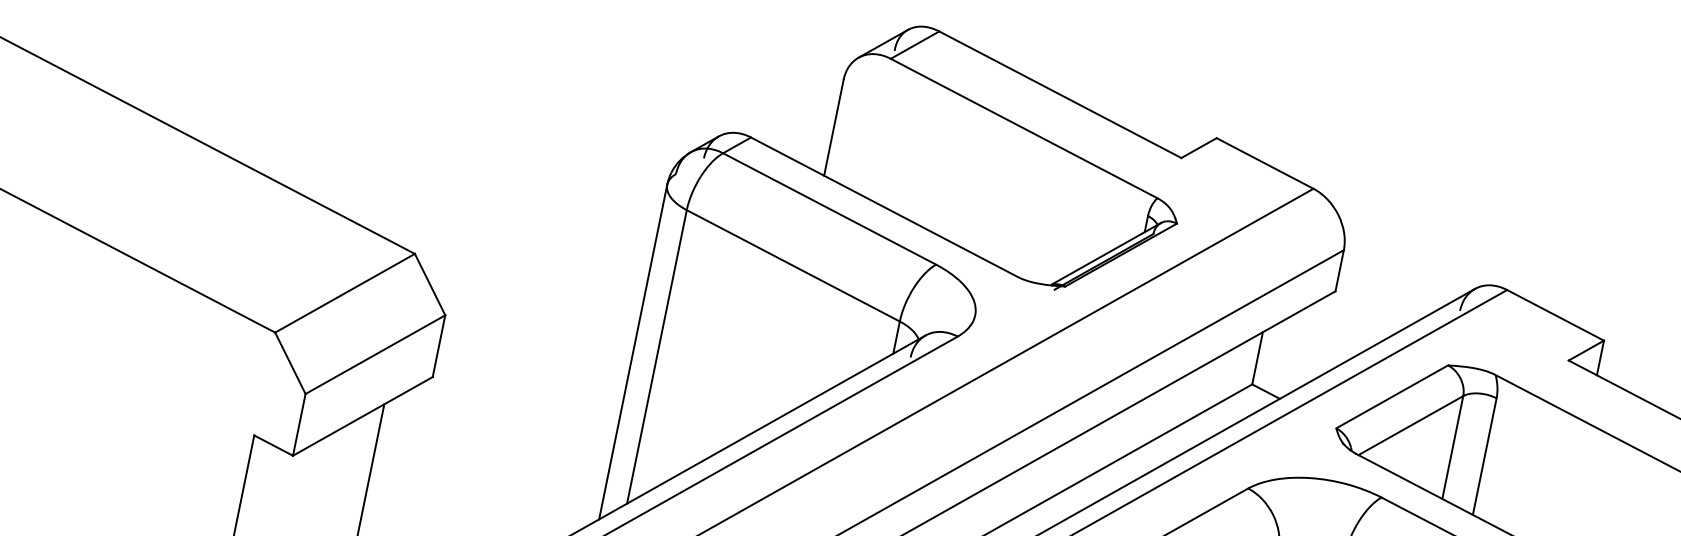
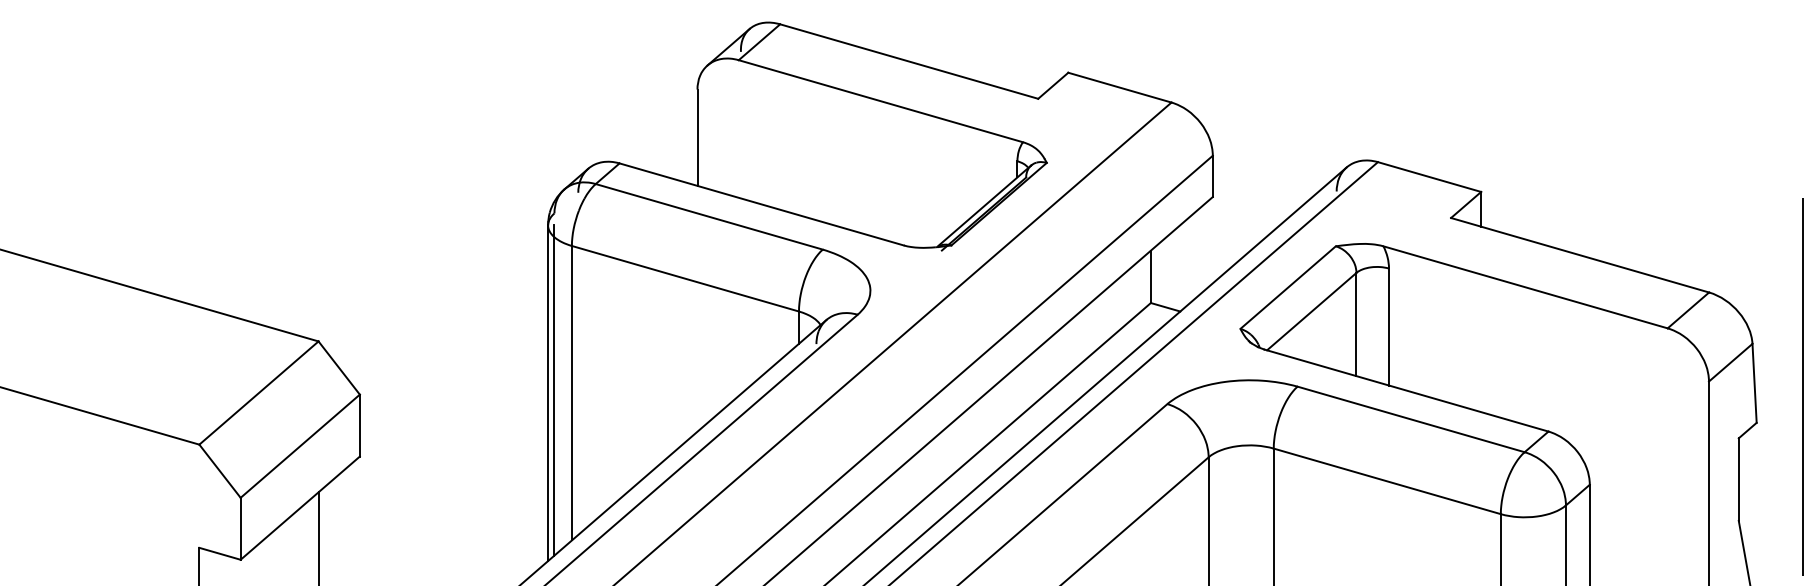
line: (640, 350) -> (554, 390), added

